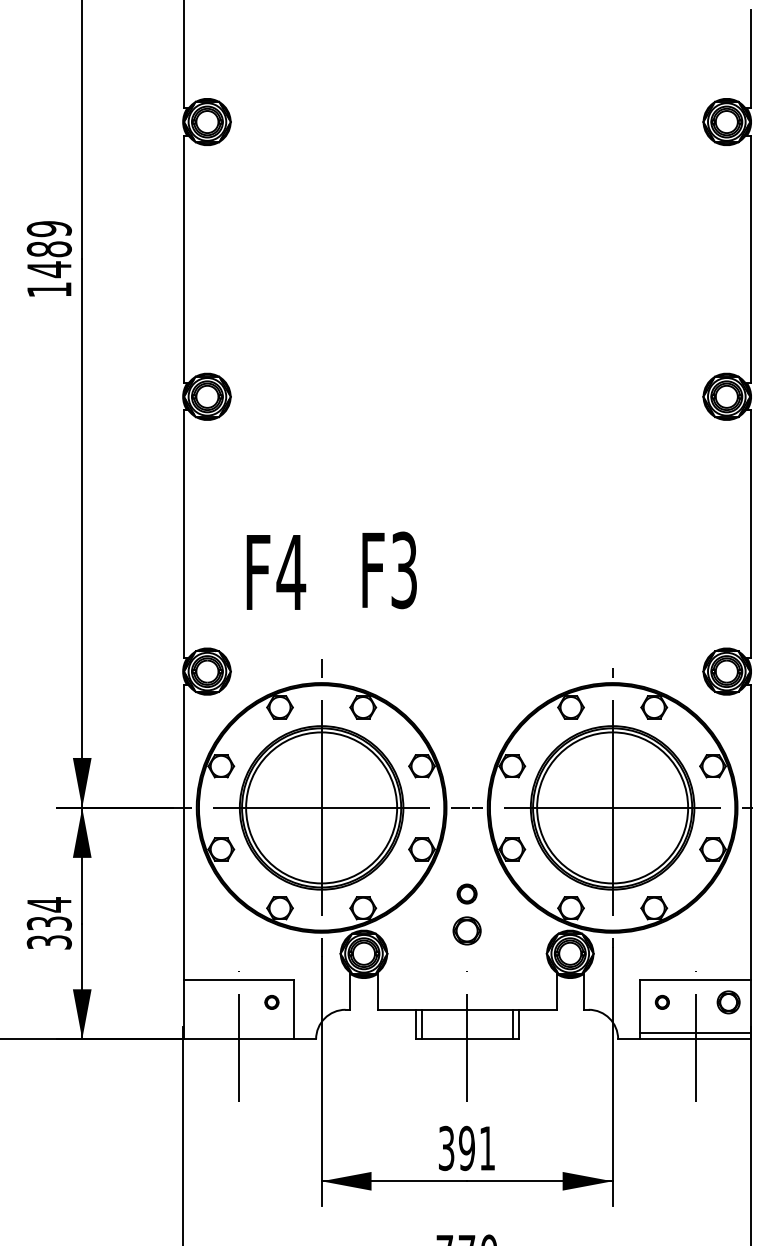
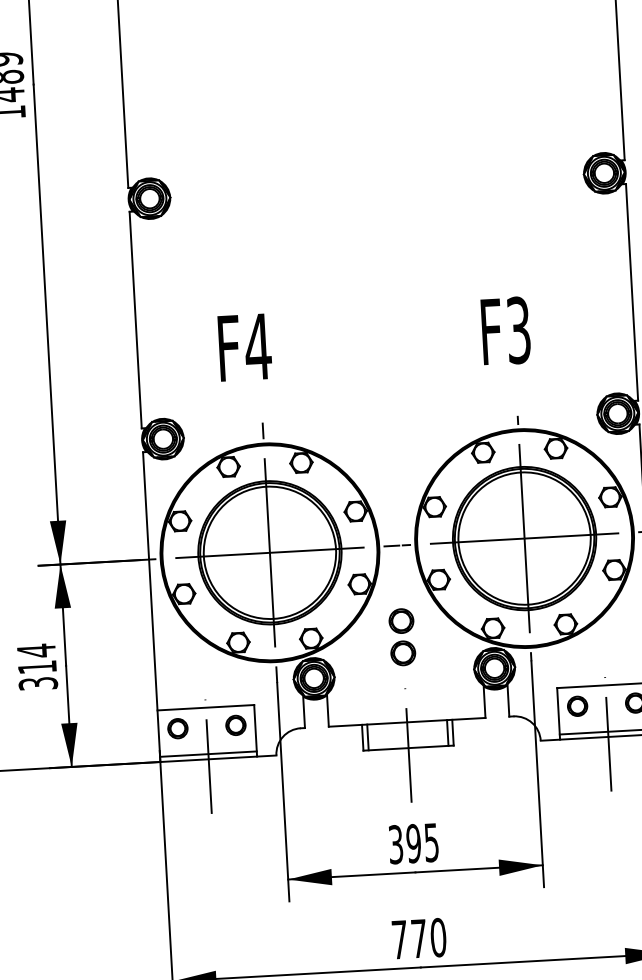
text: (389, 570) -> (505, 331), moved
text: (276, 572) -> (245, 347), moved
part: (466, 893) -> (400, 620), size x1.43
text: (48, 923) -> (36, 667), 334 -> 314
part: (205, 1002) -> (177, 728), added
part: (271, 1002) -> (235, 725), size x1.67
part: (662, 1002) -> (577, 706), size x1.67
line: (238, 1033) -> (208, 754), added
text: (486, 1148) -> (430, 842), 391 -> 395

